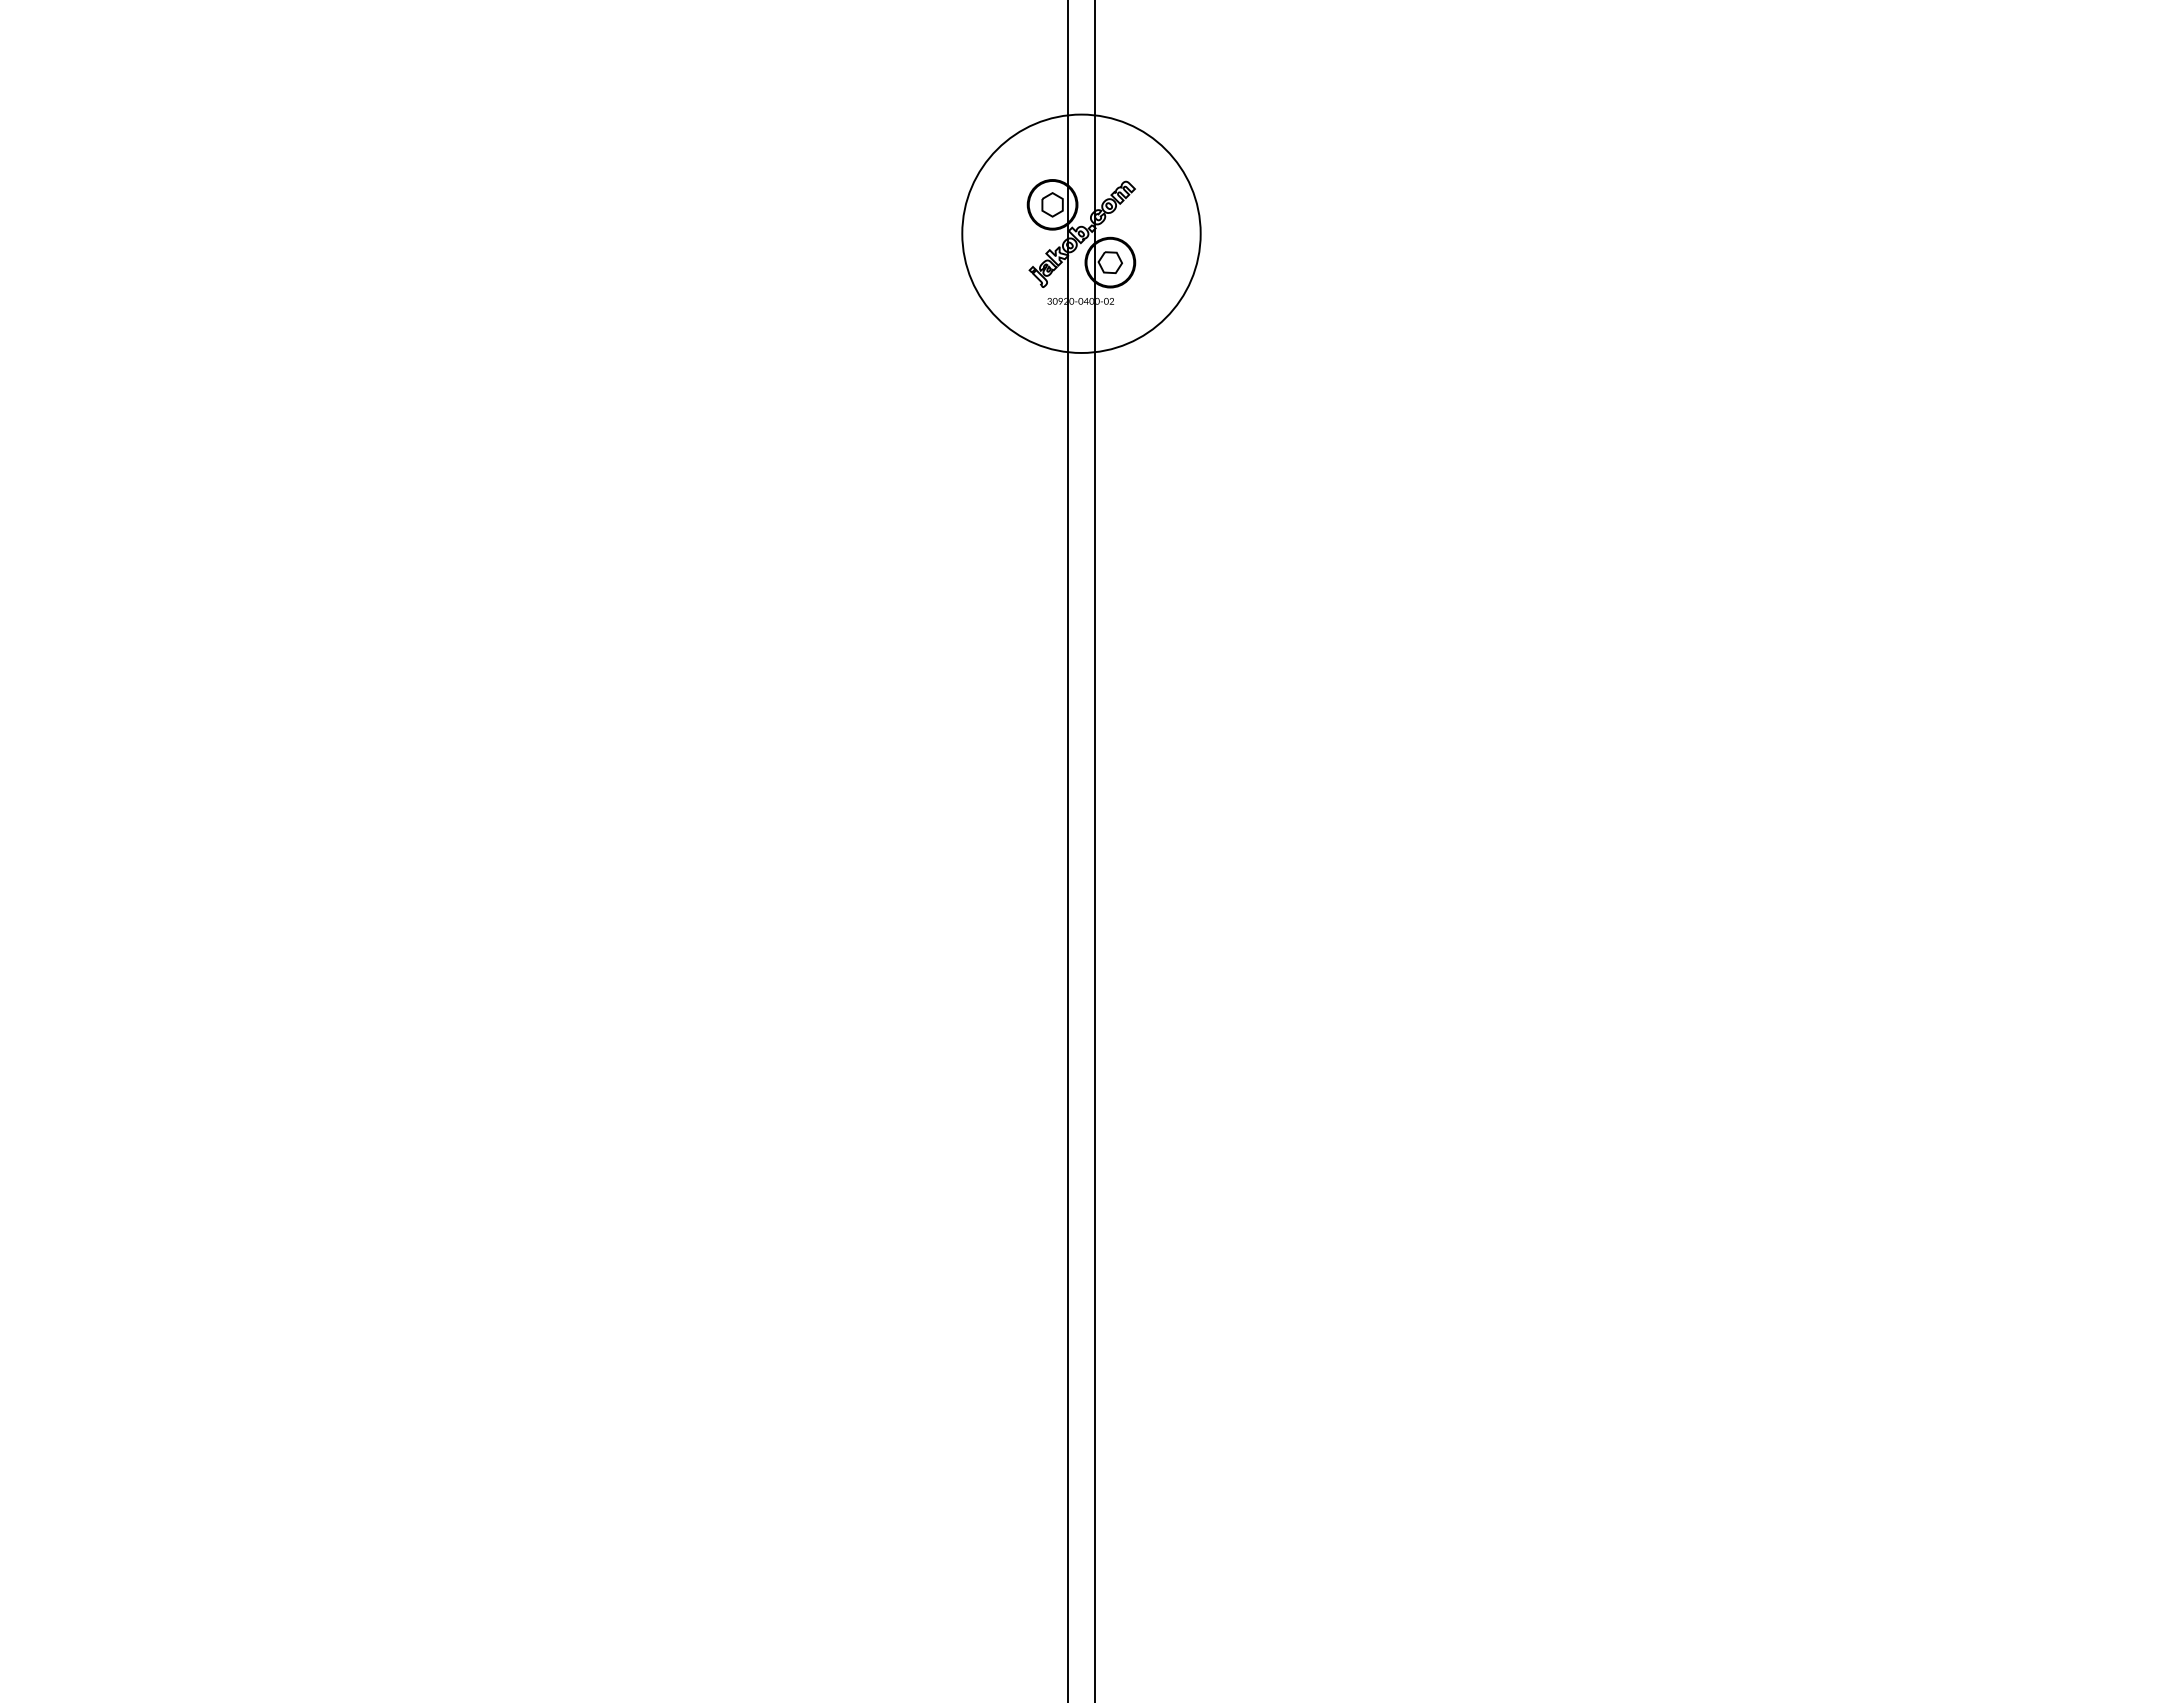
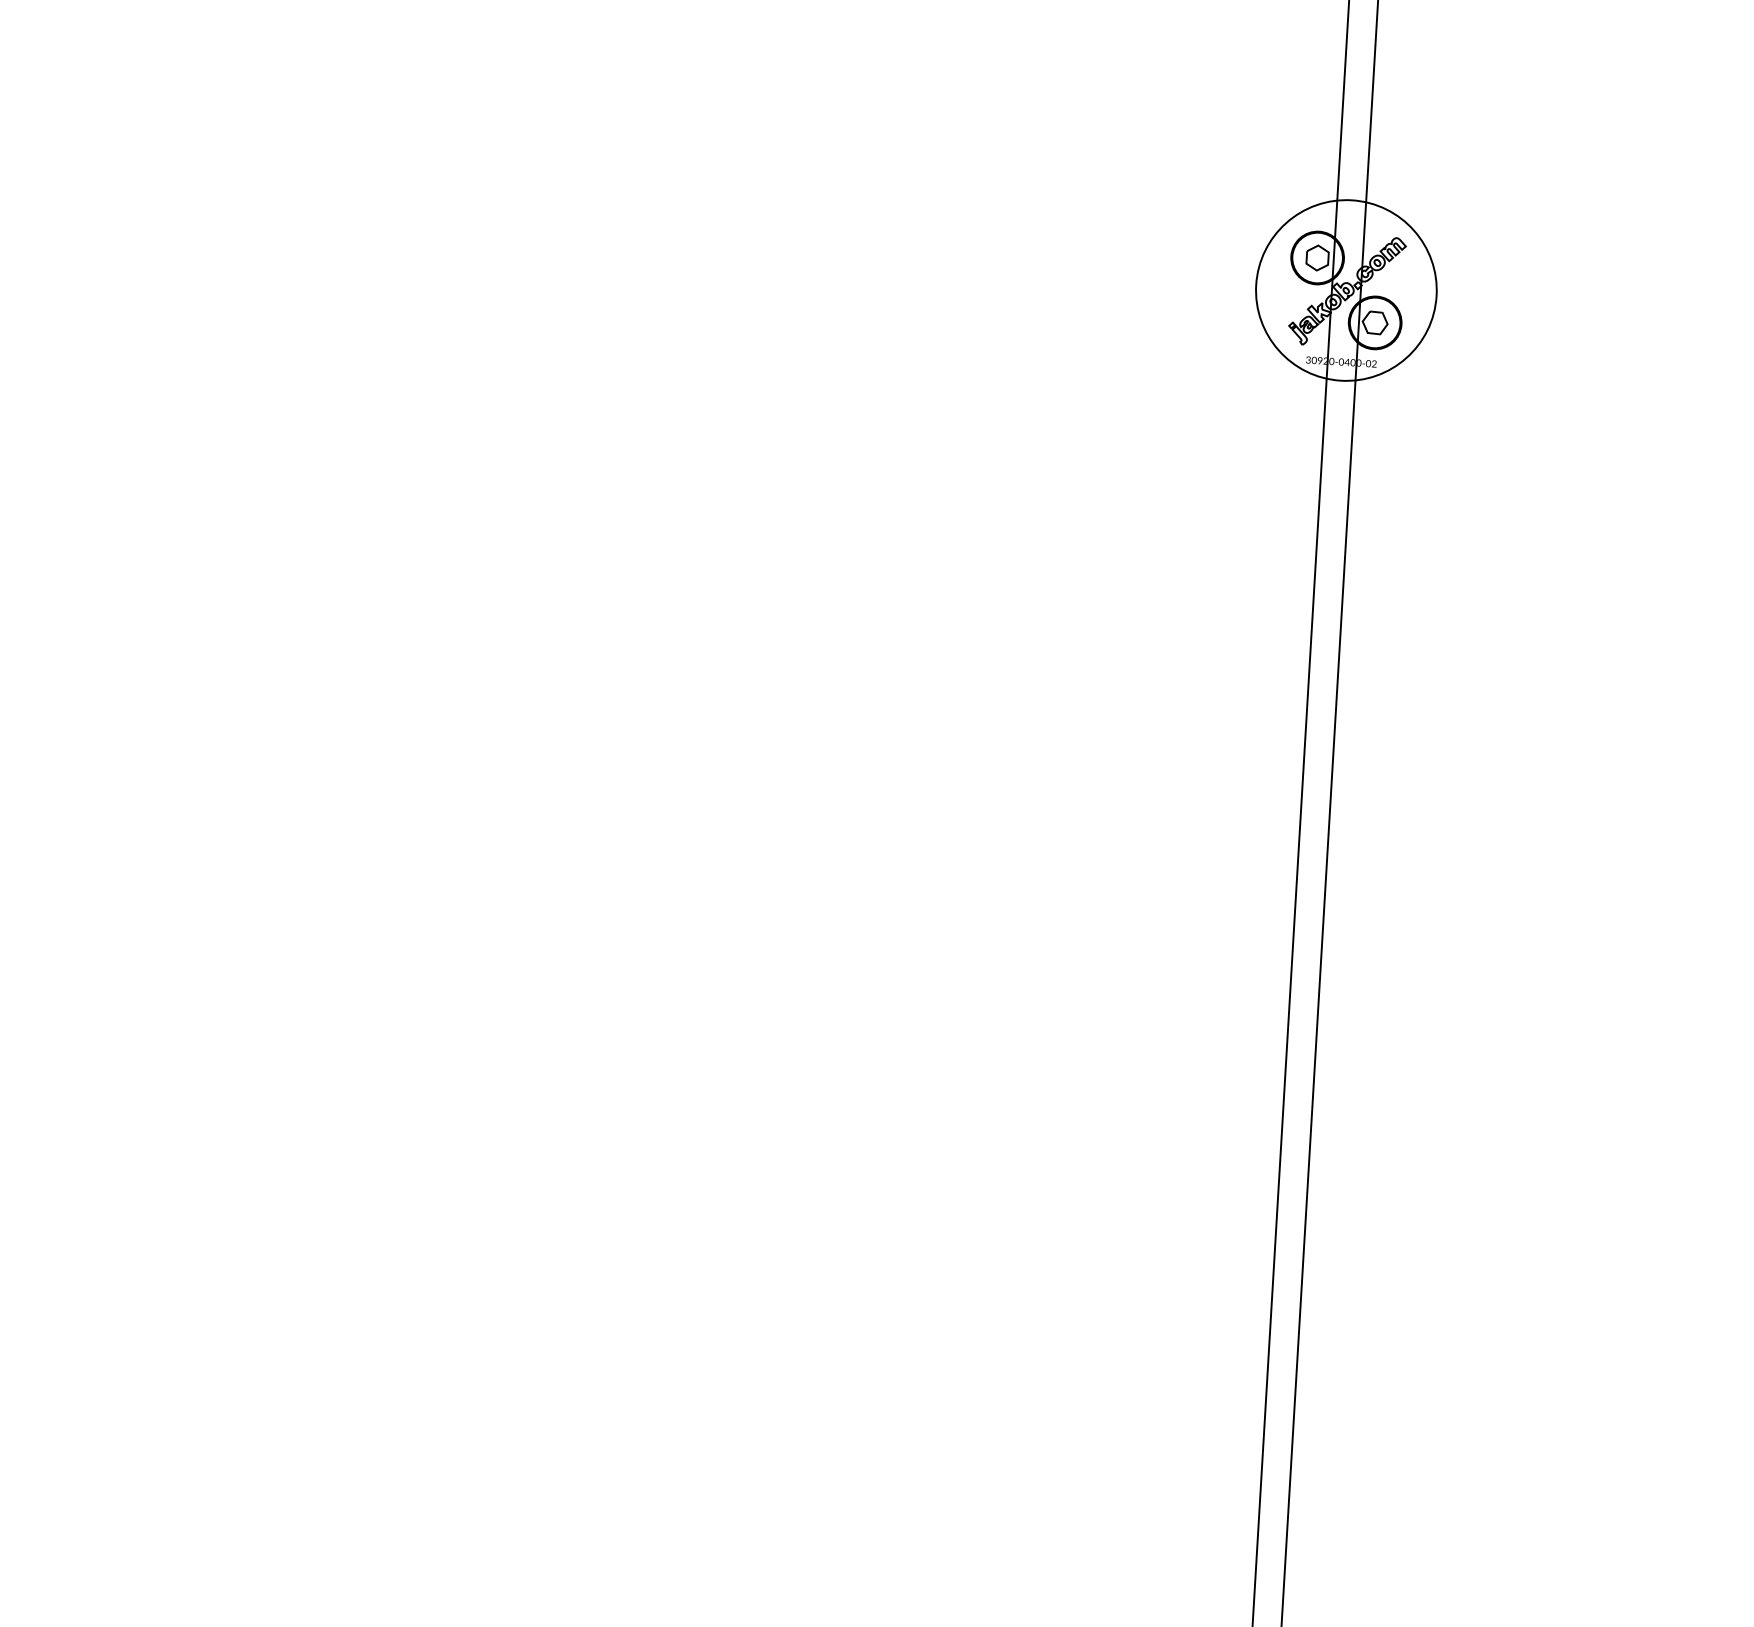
circle: (1081, 233) -> (1346, 290), size x0.71

